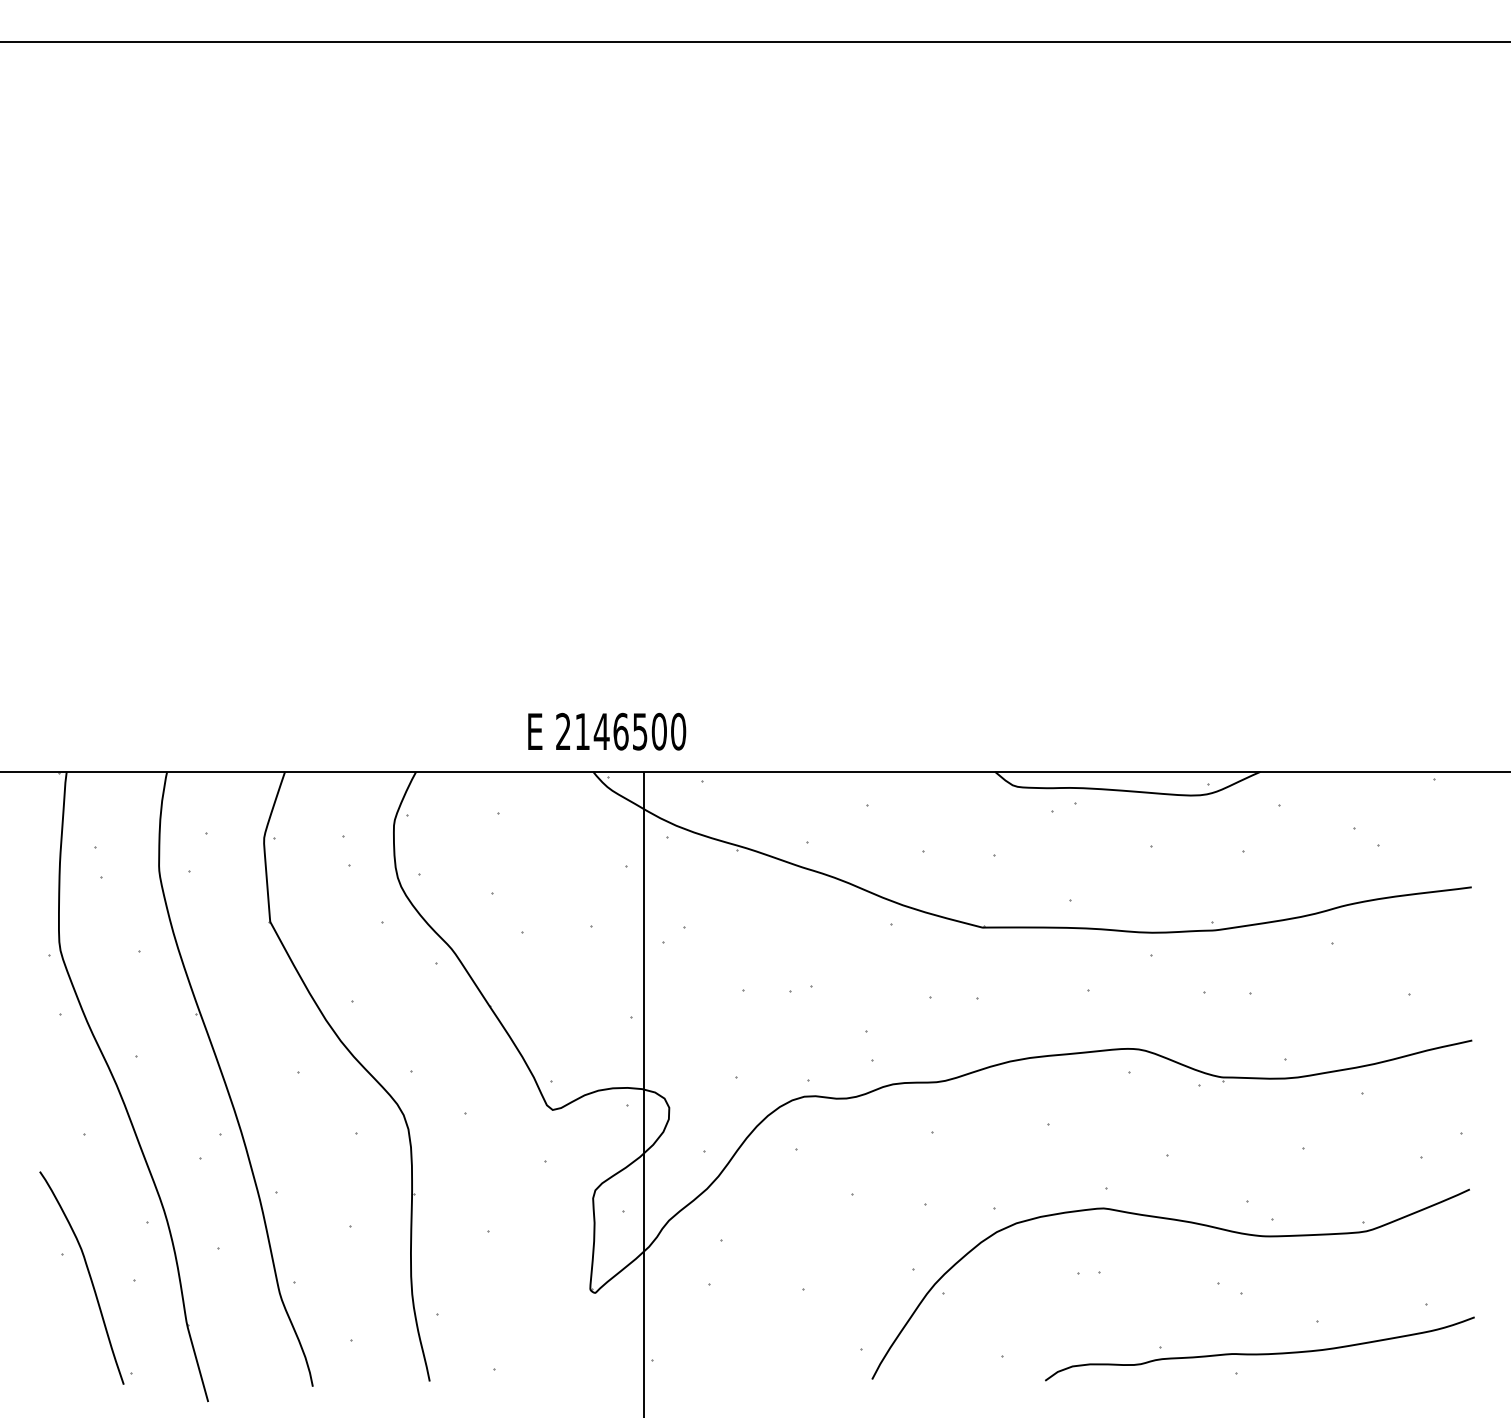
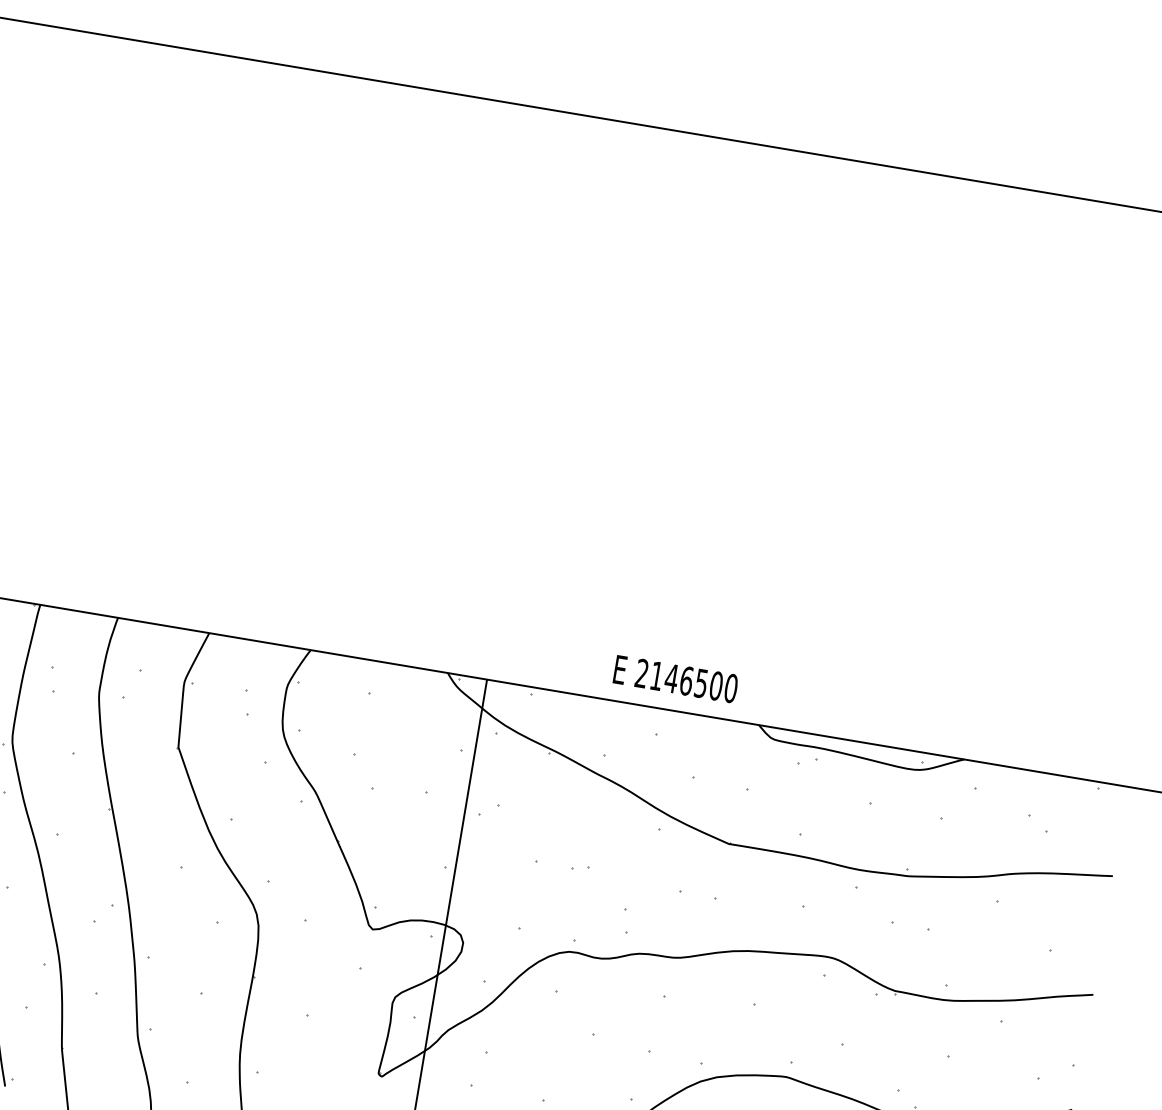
text: (607, 731) -> (676, 679), moved

